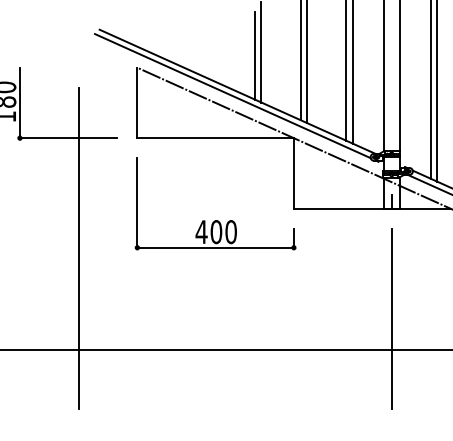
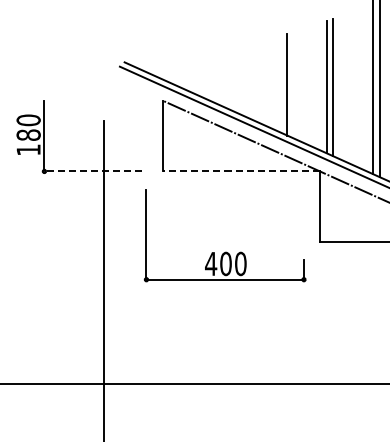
line: (254, 55) -> (280, 88), removed
line: (68, 138) -> (93, 171), solid -> dashed
line: (215, 138) -> (241, 171), solid -> dashed
part: (215, 220) -> (225, 252), moved

